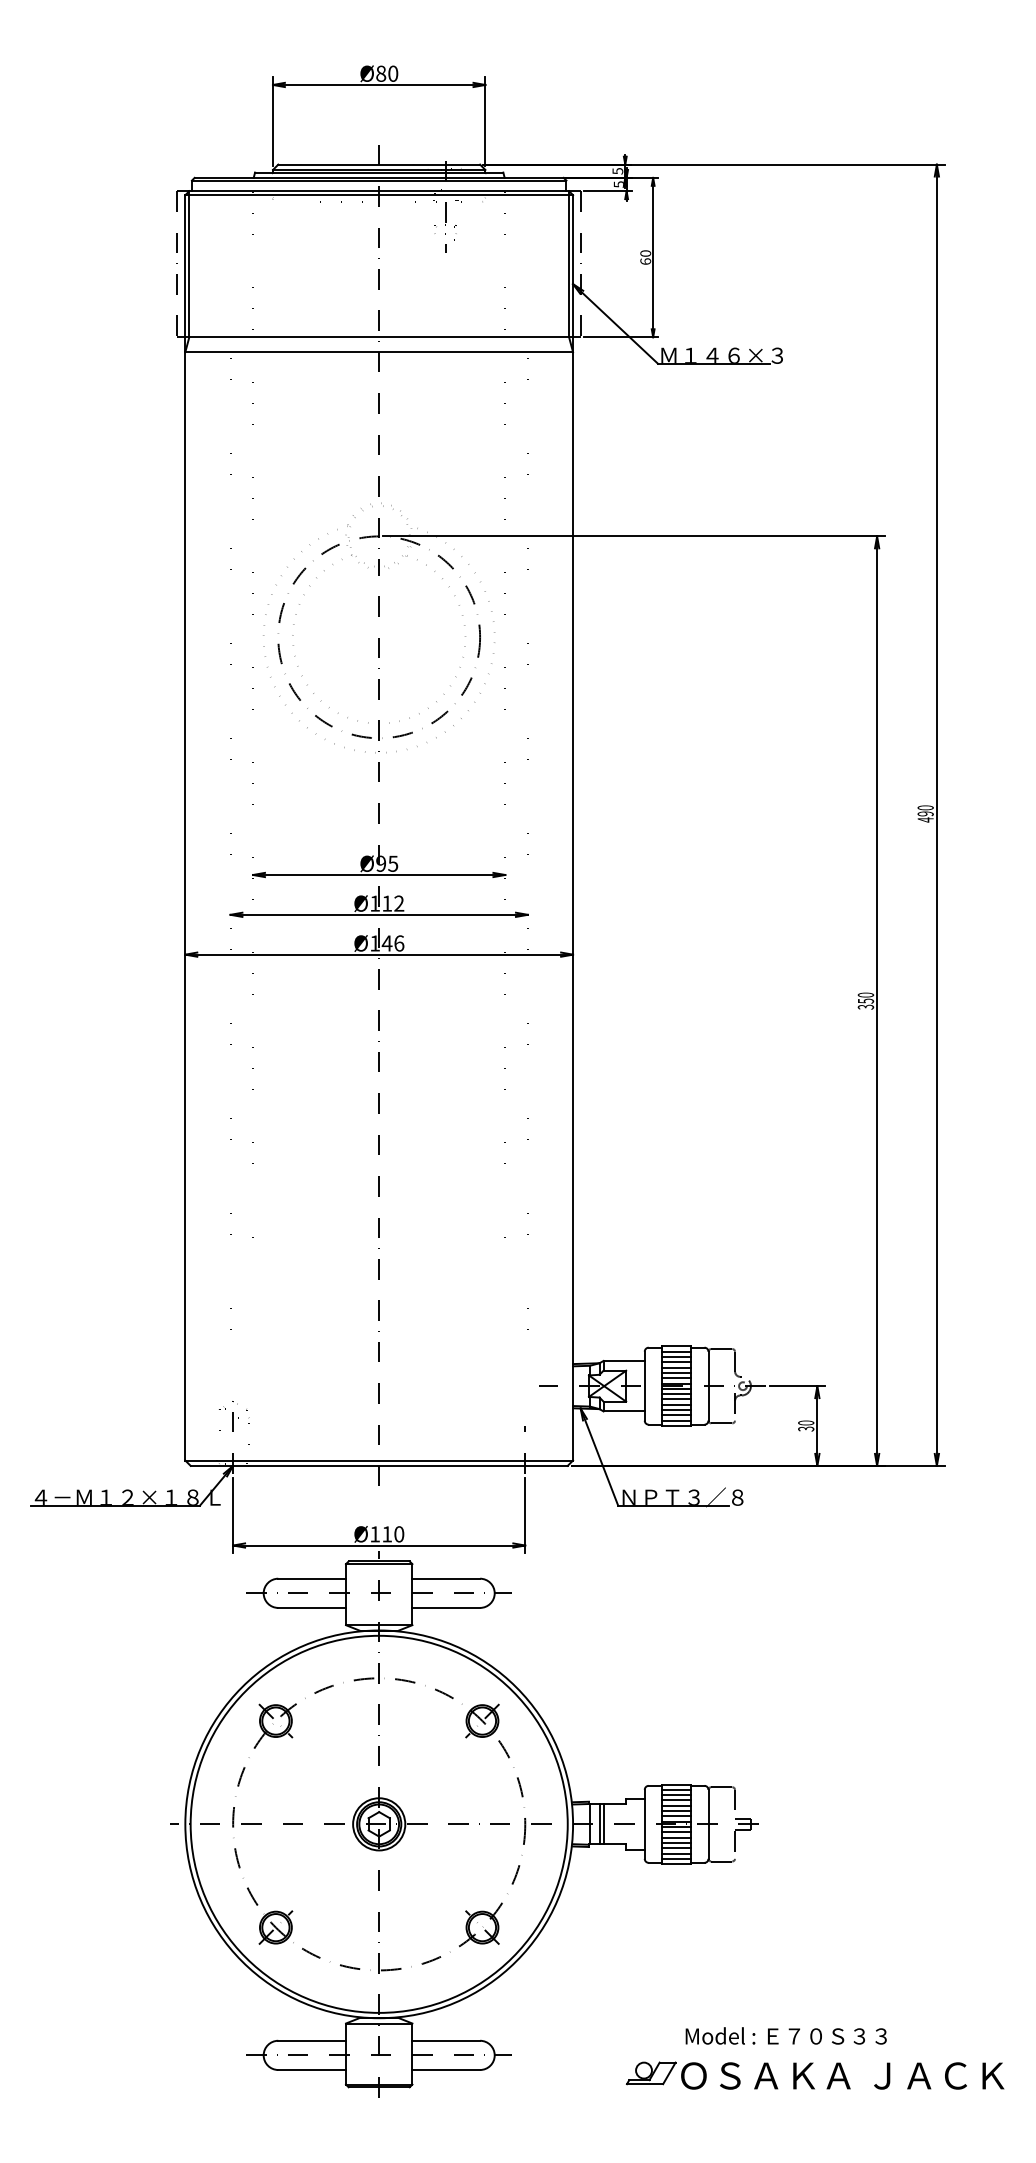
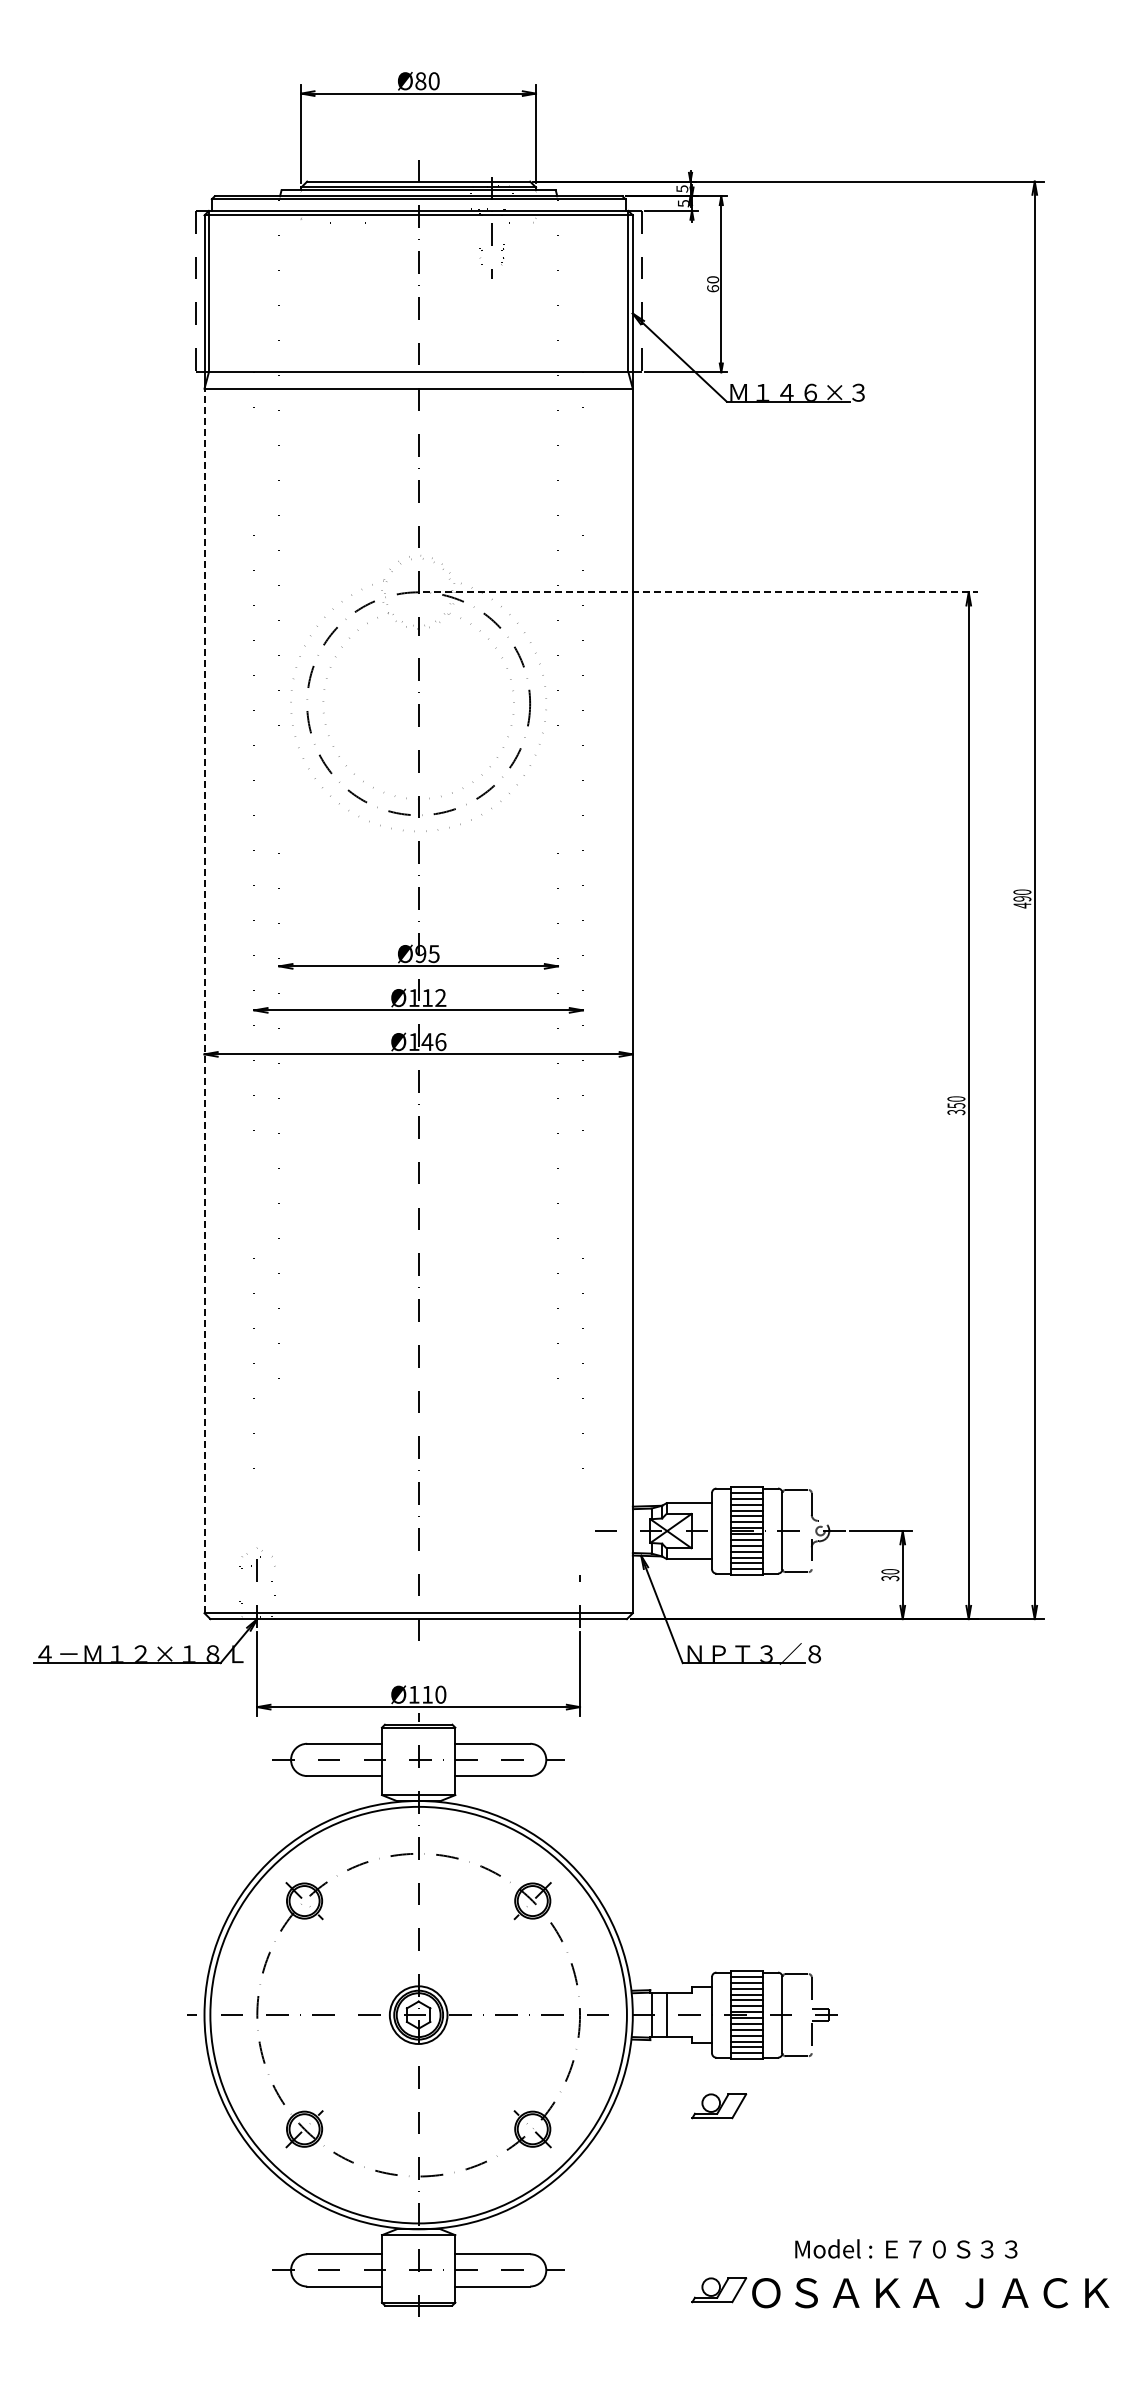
line: (634, 536) -> (700, 592), solid -> dashed
line: (185, 905) -> (204, 1000), solid -> dashed
line: (599, 1824) -> (662, 2015), removed
part: (651, 1907) -> (719, 2106), added
text: (786, 2035) -> (906, 2248), moved

